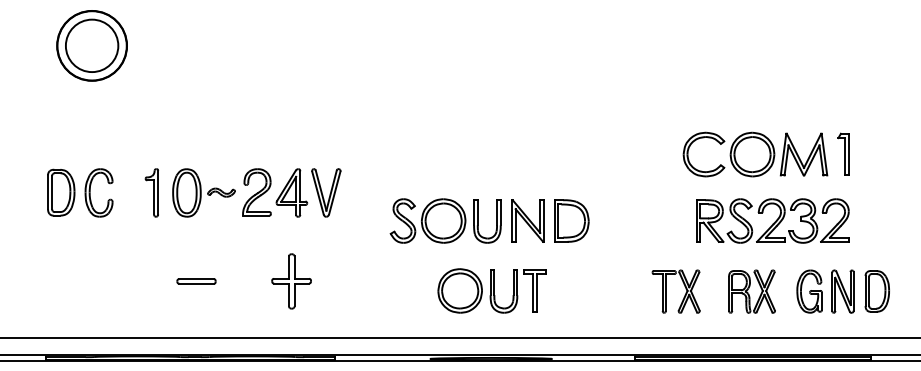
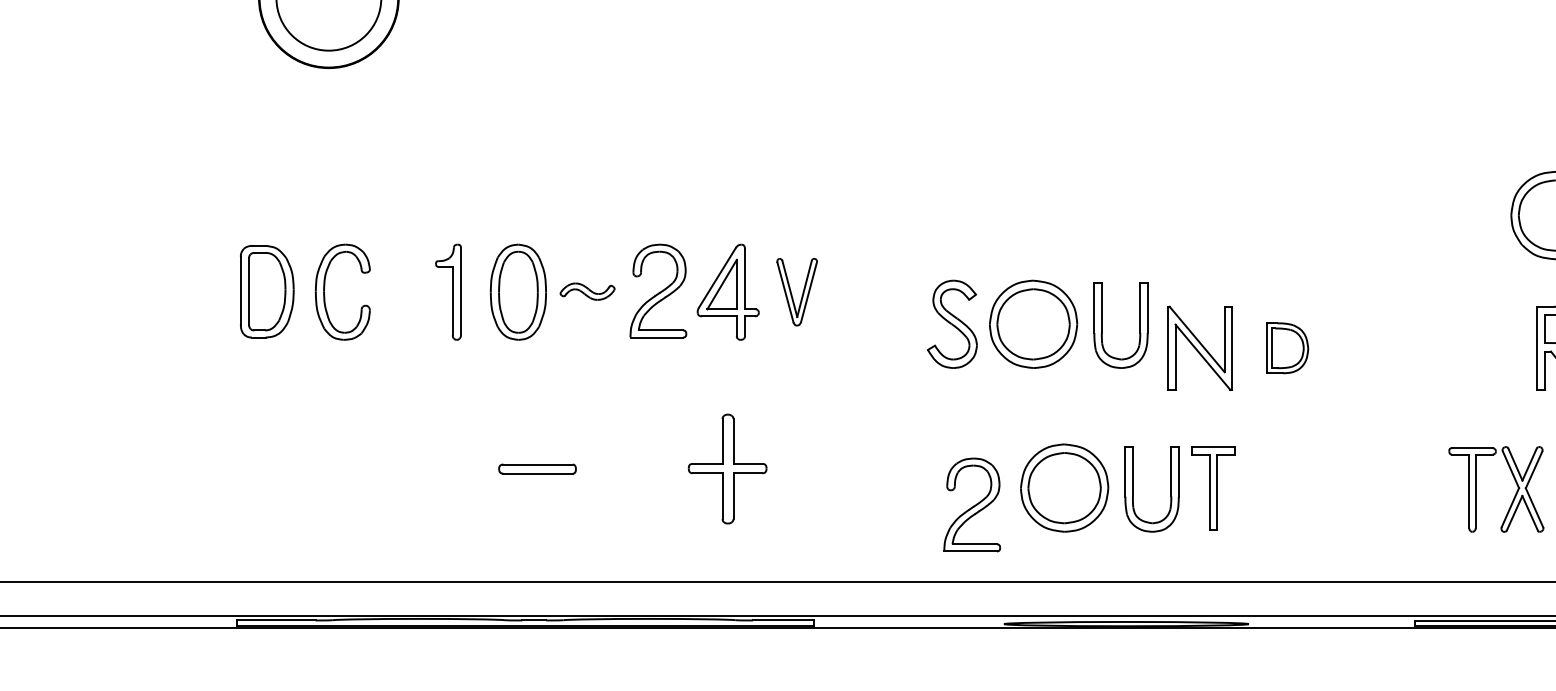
part: (326, 192) -> (797, 291), size x0.7
part: (445, 220) -> (1037, 323), moved
part: (571, 220) -> (1287, 347), size x0.6
part: (413, 299) -> (971, 505), added

